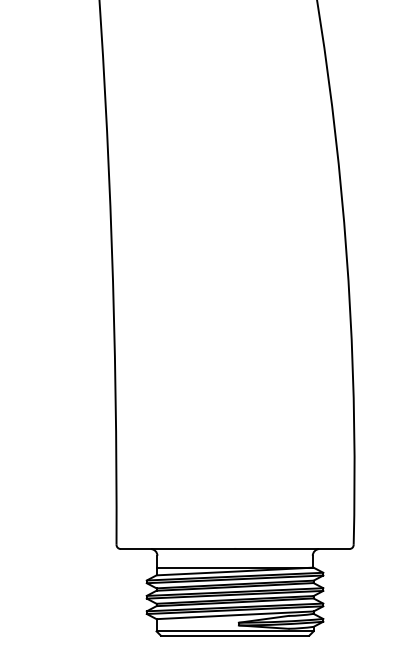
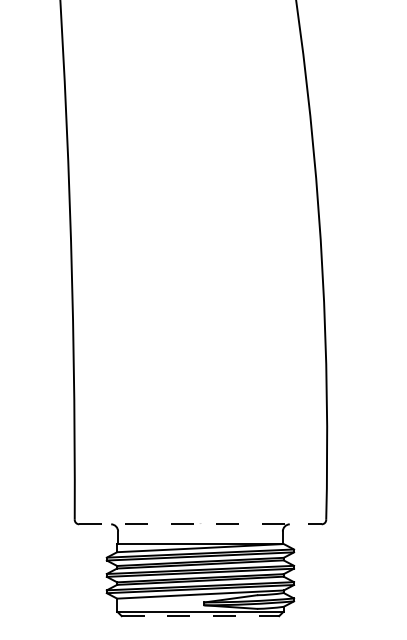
line: (235, 549) -> (200, 524), solid -> dashed
line: (235, 635) -> (200, 615), solid -> dashed

